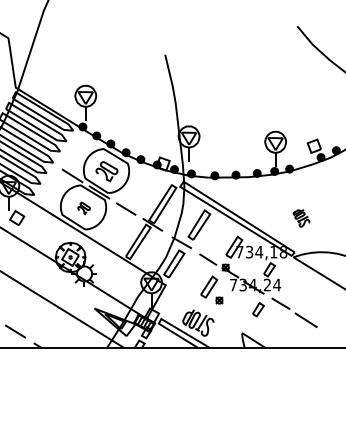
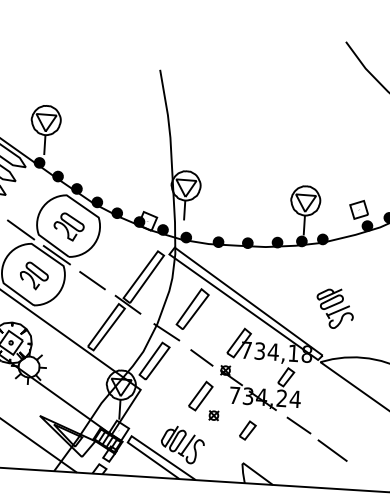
part: (83, 208) -> (33, 276), size x1.67
part: (301, 218) -> (334, 308), size x1.67
part: (258, 309) -> (247, 430), moved

